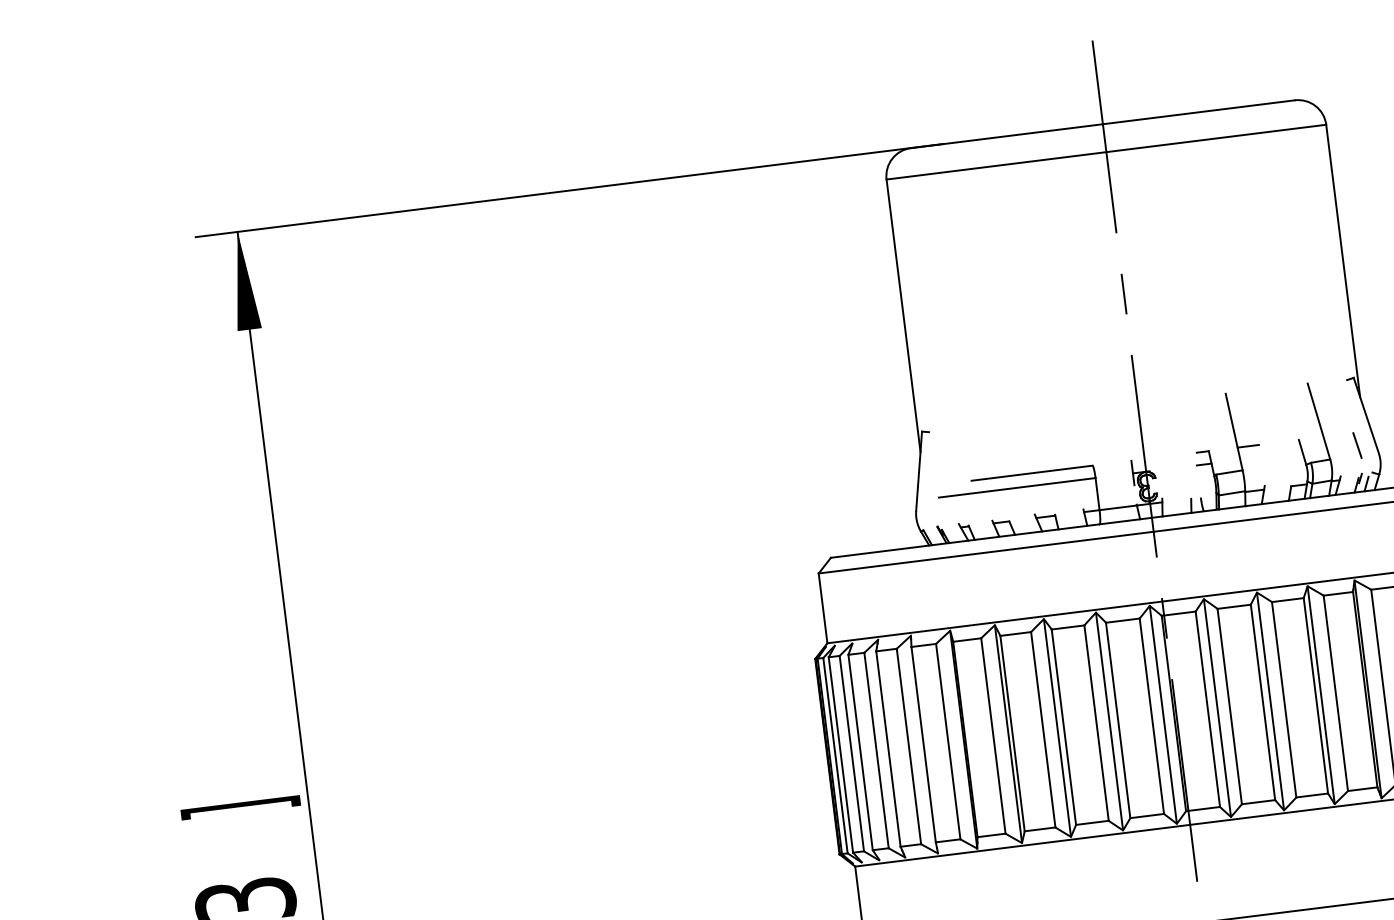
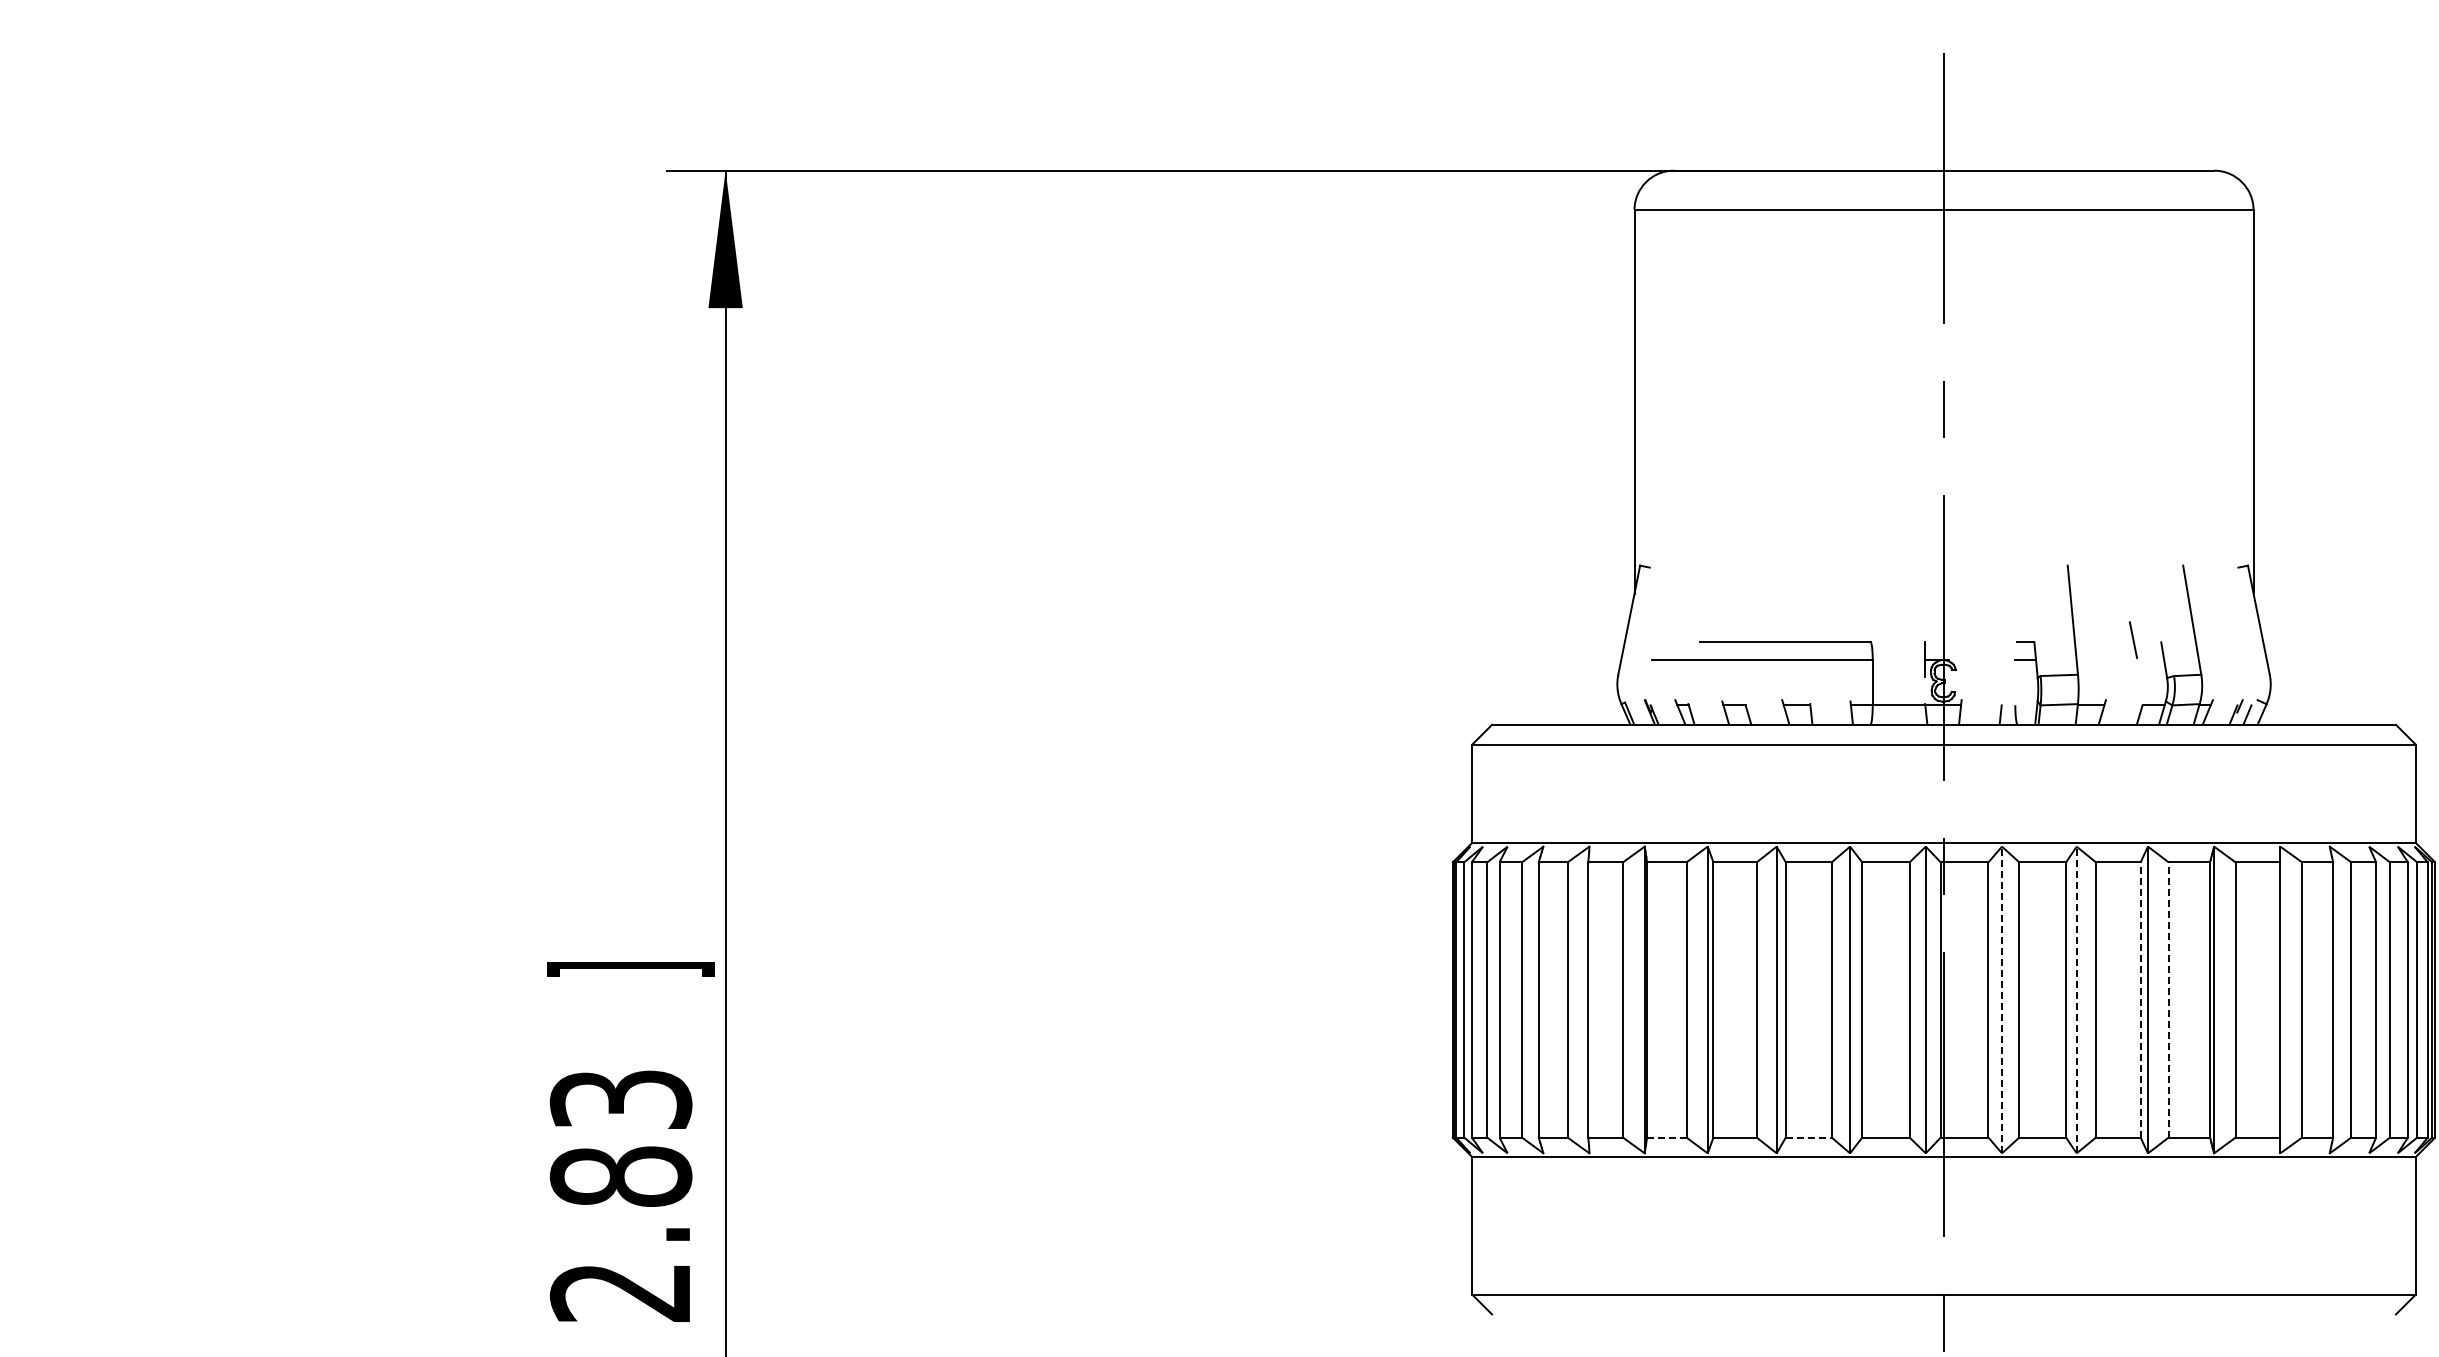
line: (1357, 445) -> (2133, 639), moved
line: (1247, 446) -> (2089, 642), removed
line: (1335, 693) -> (2168, 999), solid -> dashed
line: (1315, 695) -> (2140, 999), solid -> dashed
line: (1270, 701) -> (2076, 999), solid -> dashed
line: (1217, 707) -> (2002, 999), solid -> dashed
line: (1092, 822) -> (1808, 1137), solid -> dashed
line: (991, 835) -> (1666, 1137), solid -> dashed

